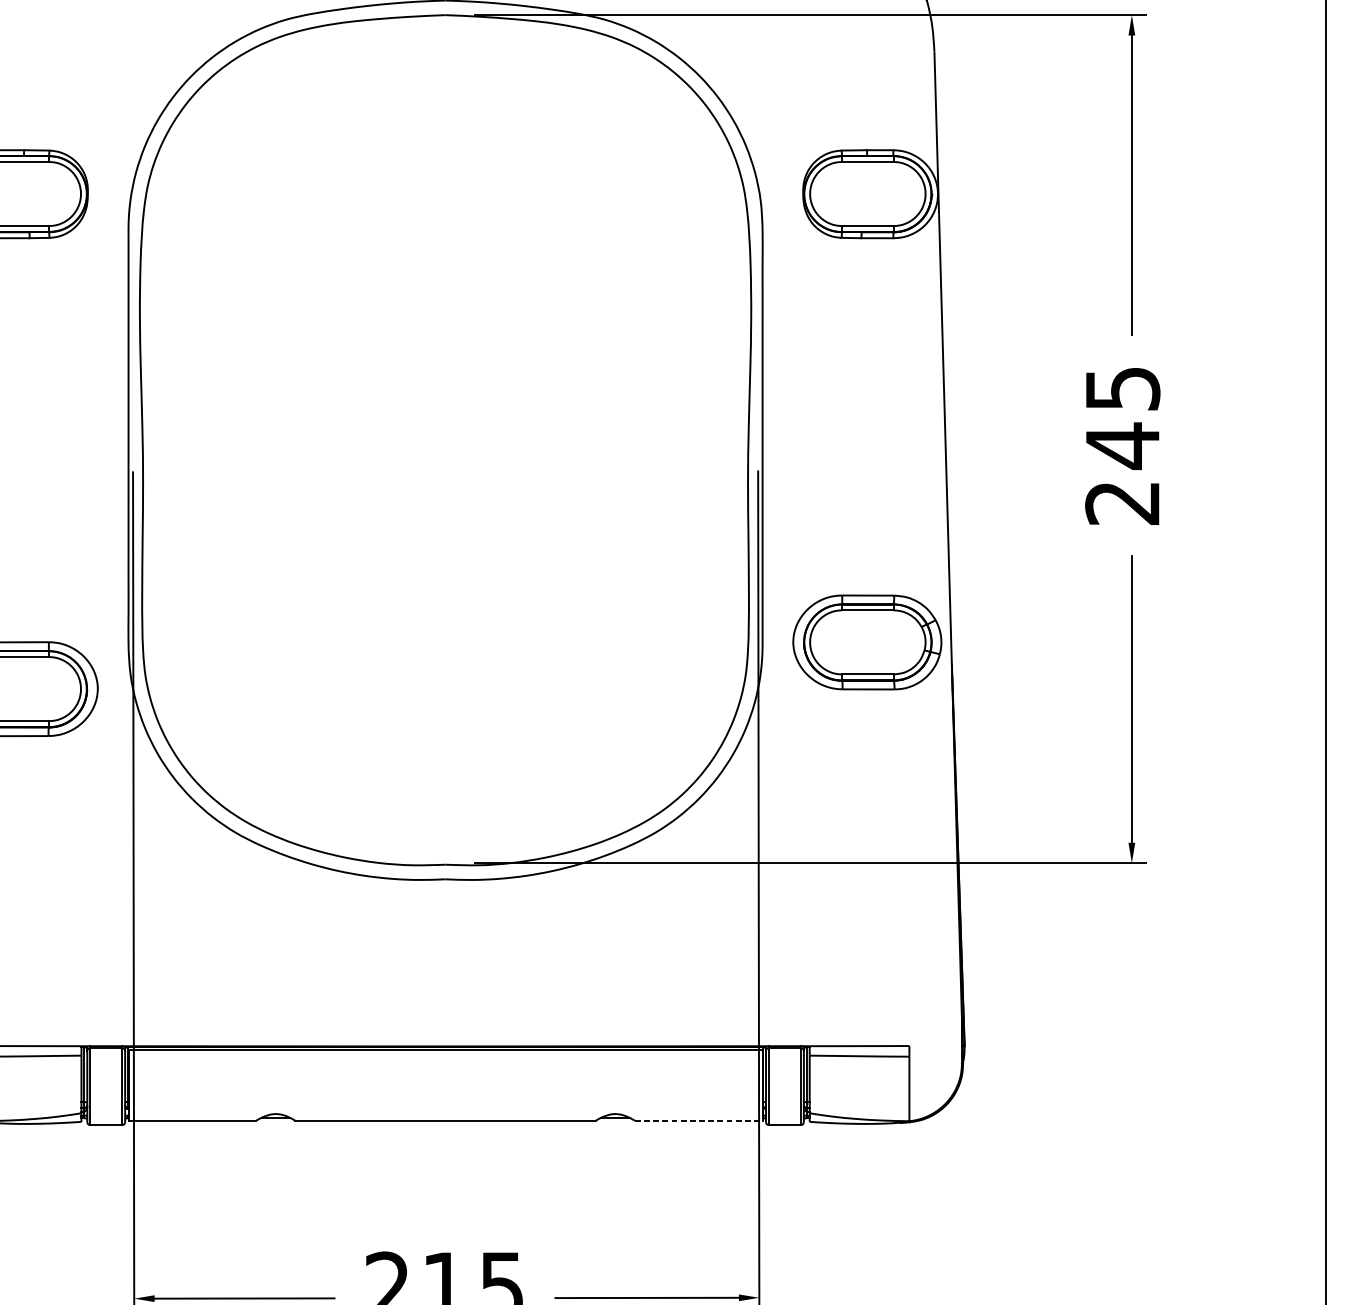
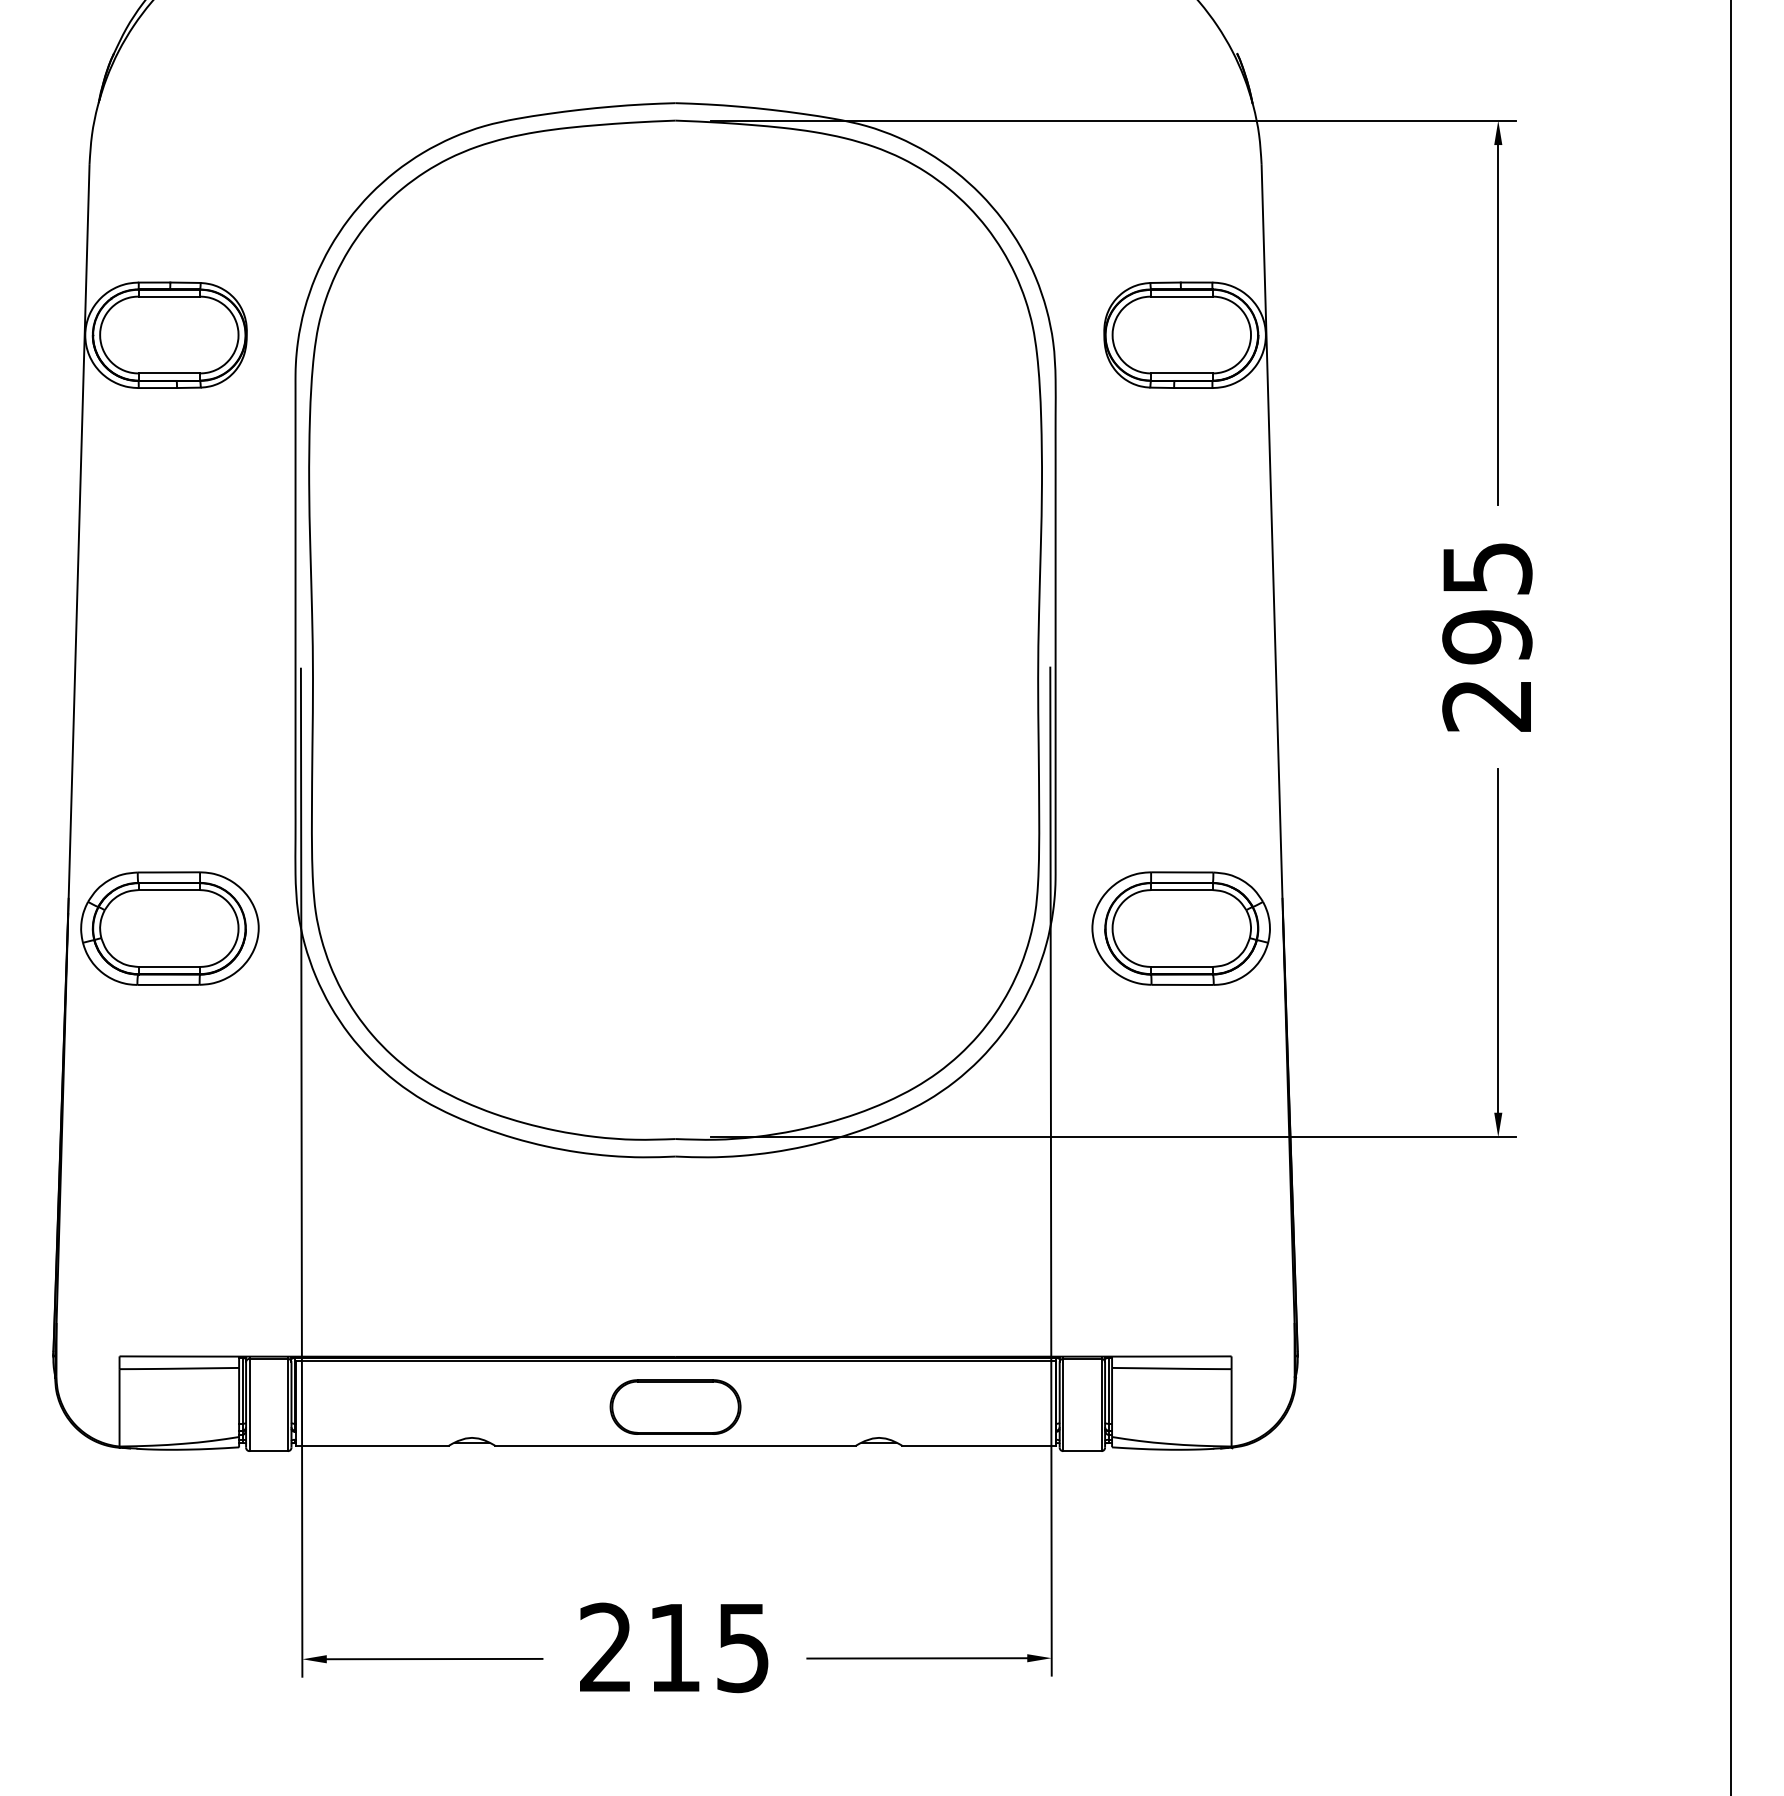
text: (1122, 445) -> (1487, 636), 245 -> 295
part: (866, 642) -> (1180, 928), moved
part: (445, 1087) -> (675, 1406), added
line: (699, 1120) -> (979, 1445), dashed -> solid

